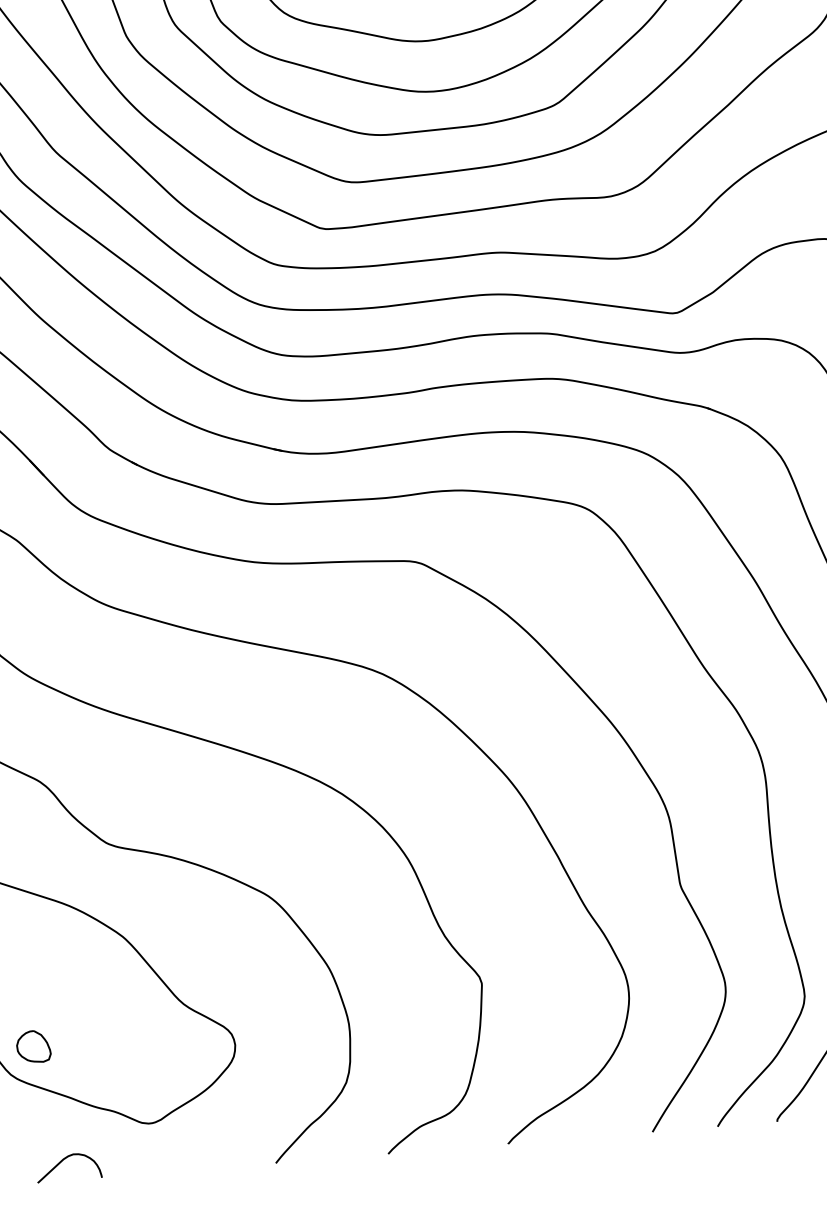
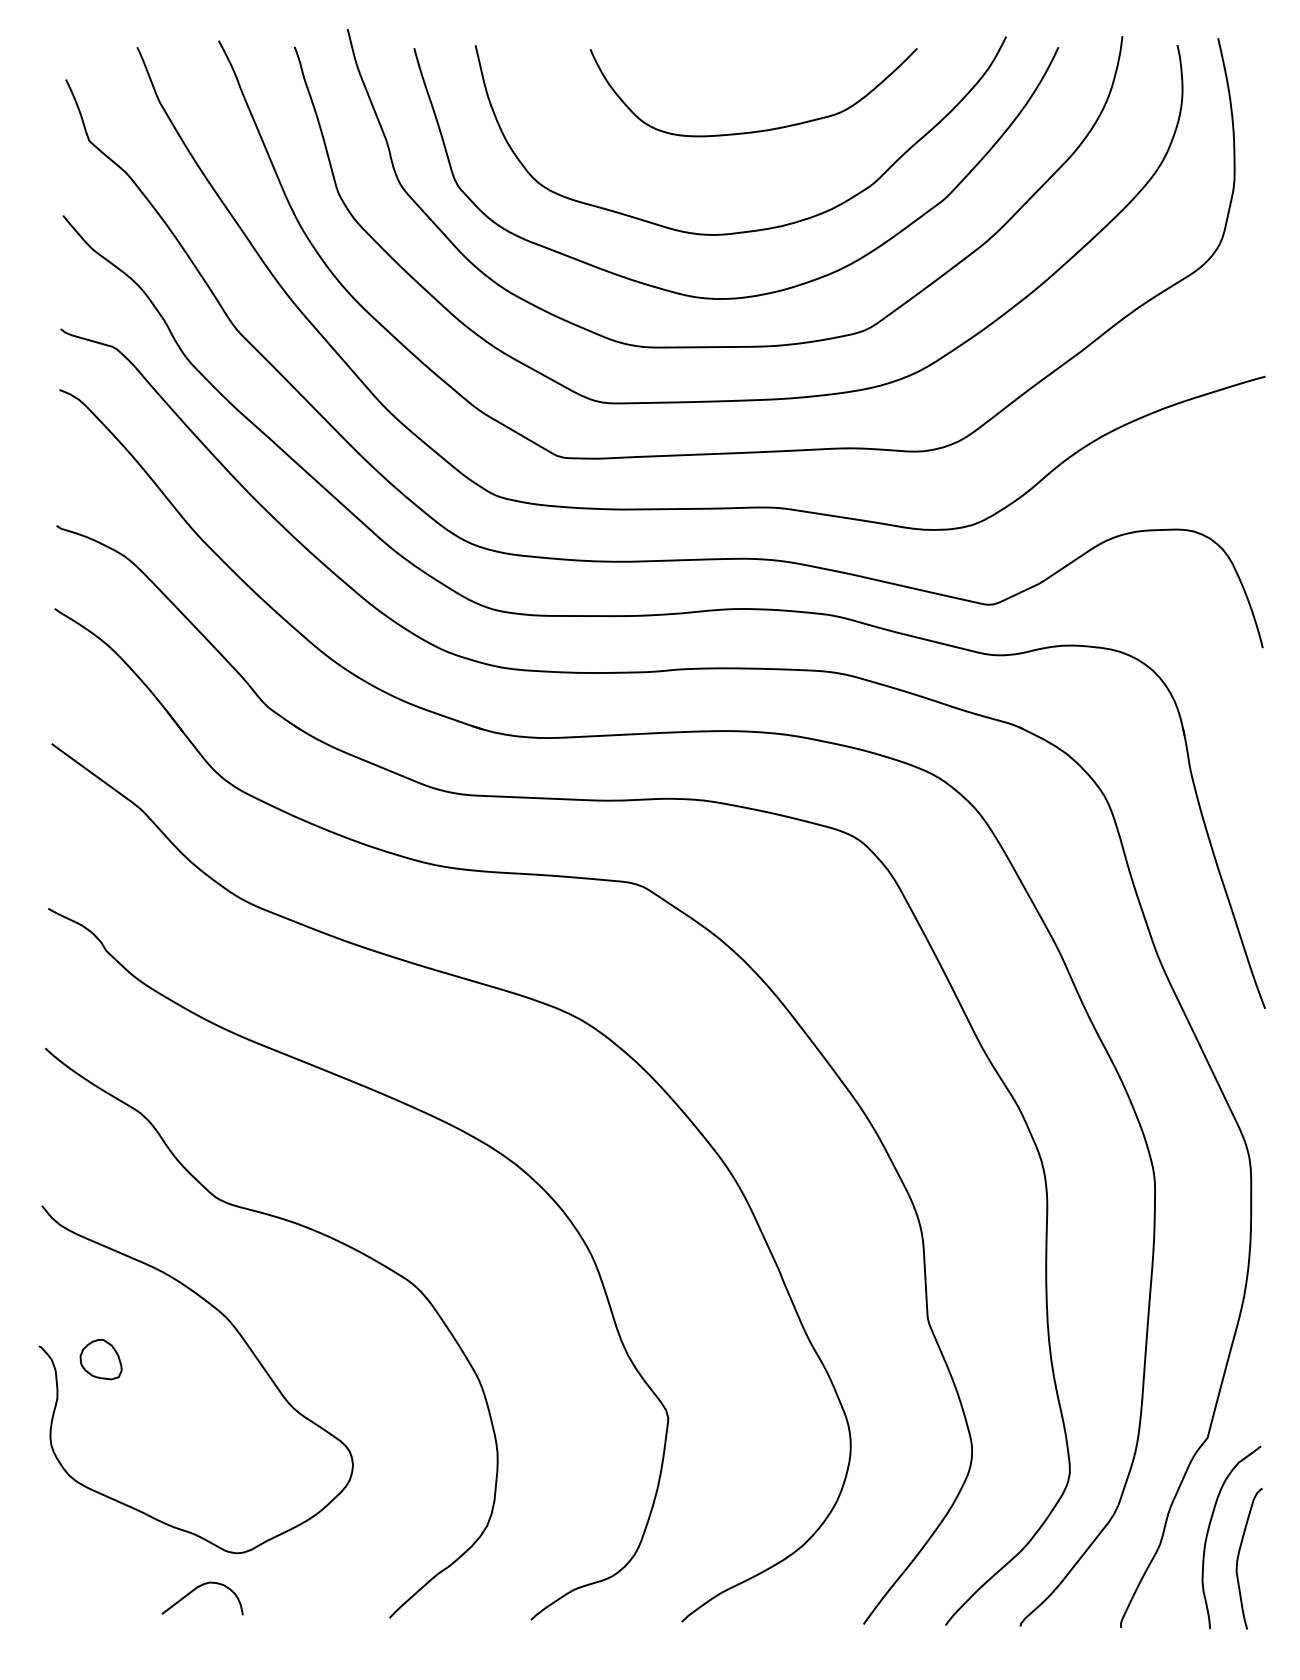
part: (33, 1046) -> (100, 1359), moved
curve: (63, 1160) -> (196, 1589), moved

